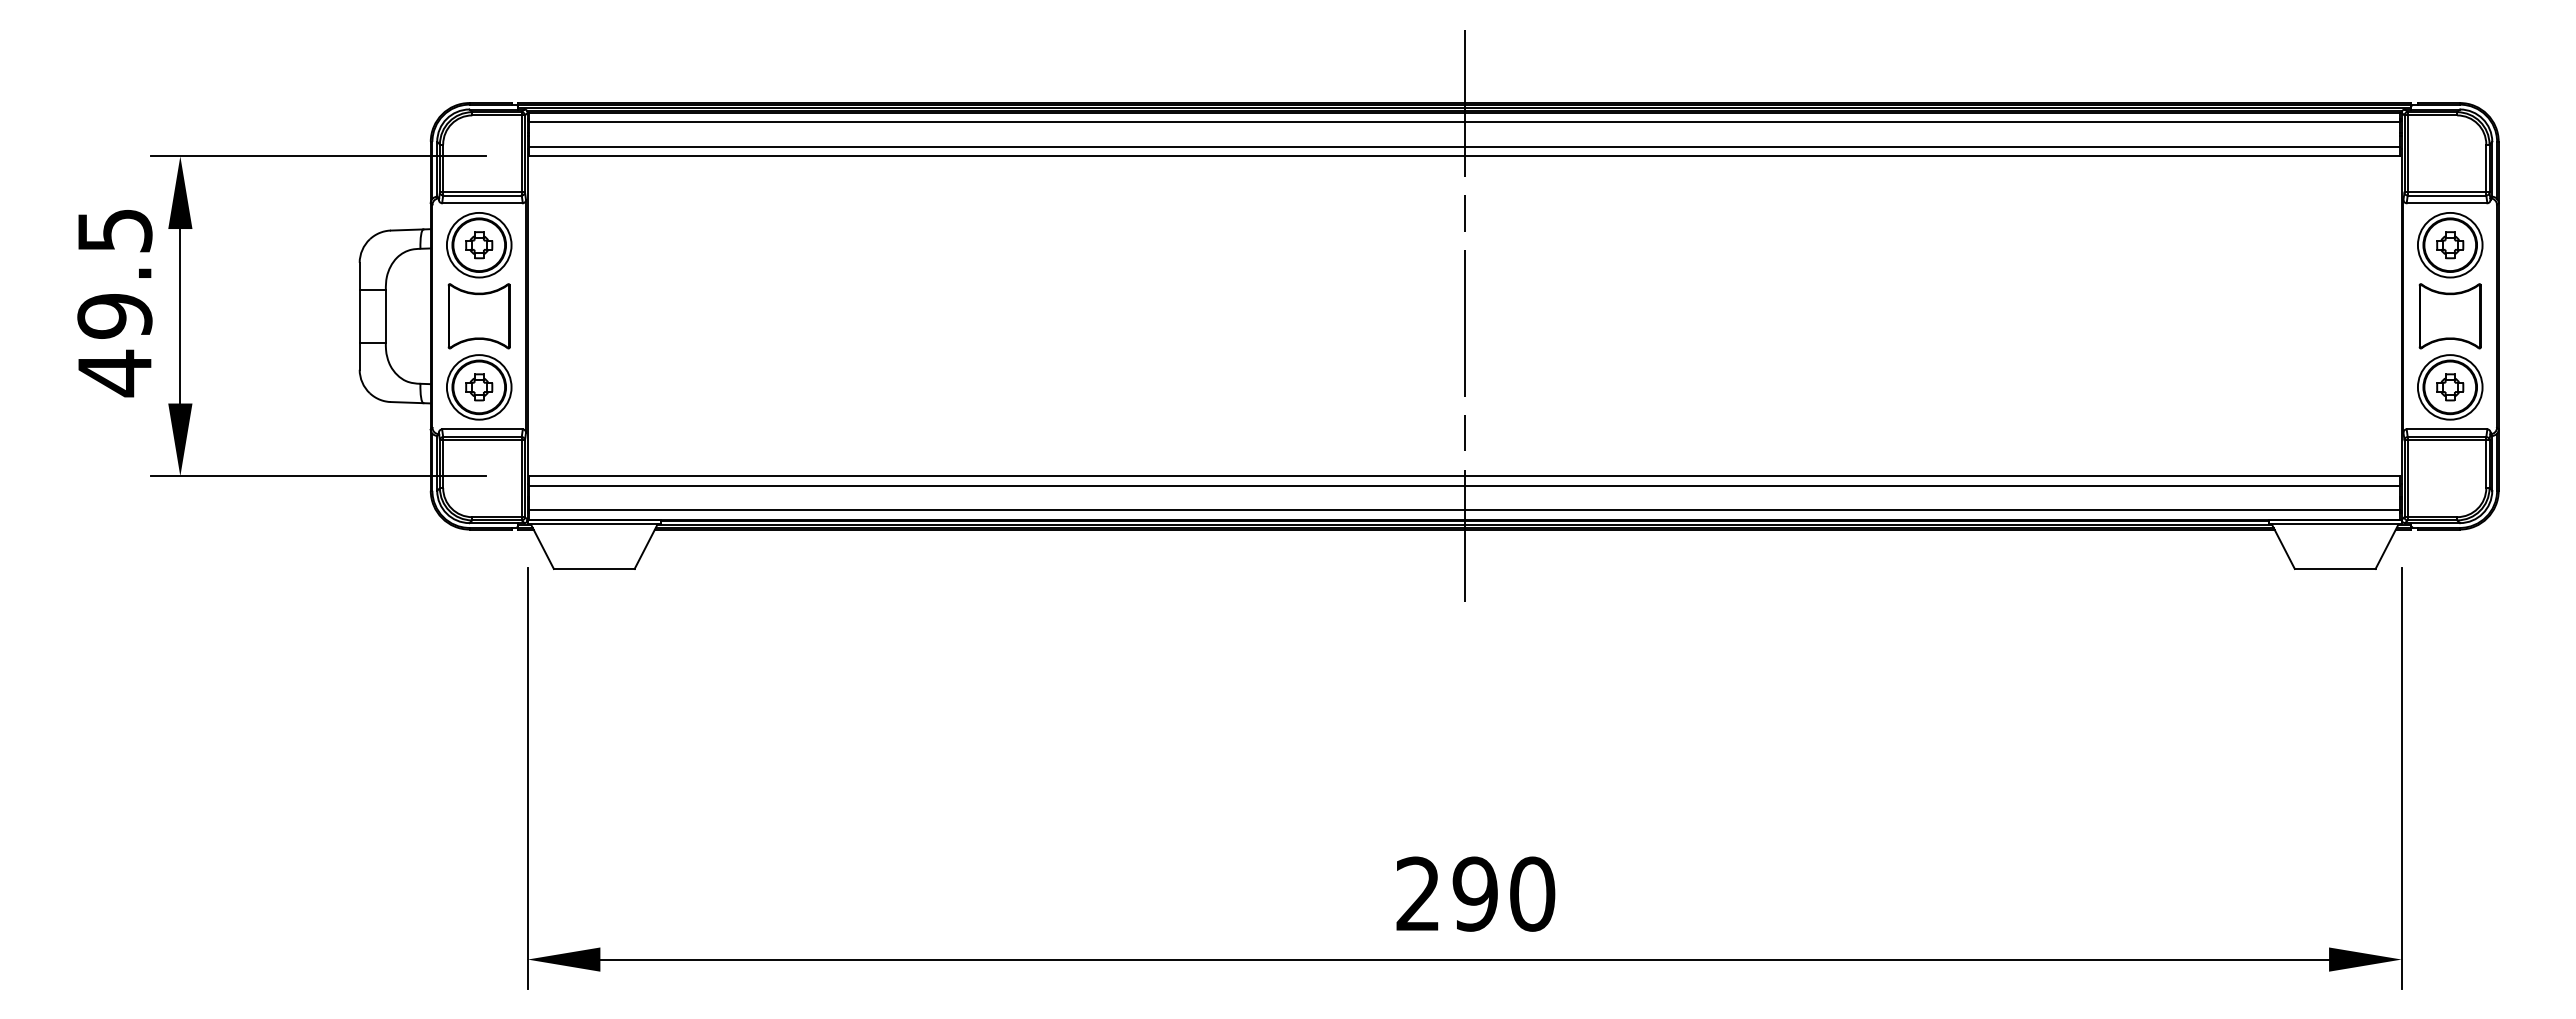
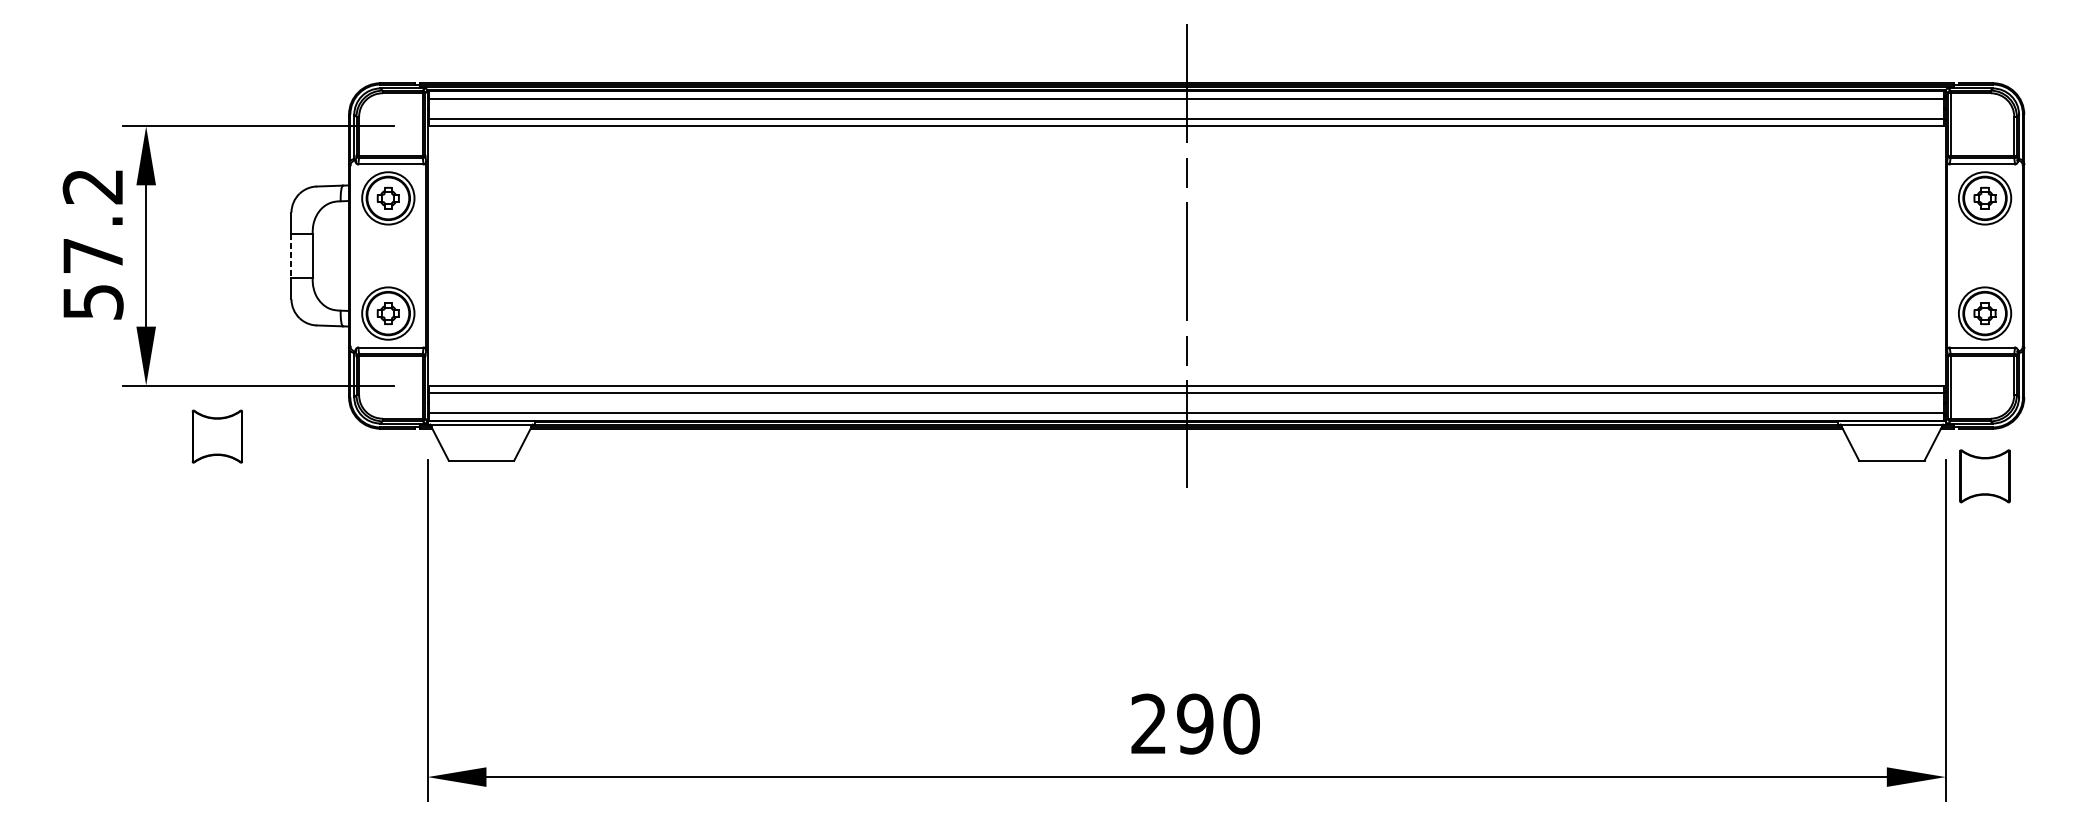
text: (114, 303) -> (92, 245), 49.5 -> 57.2
line: (359, 316) -> (291, 256), solid -> dashed
part: (478, 316) -> (216, 436), moved
part: (2449, 316) -> (1984, 476), moved

